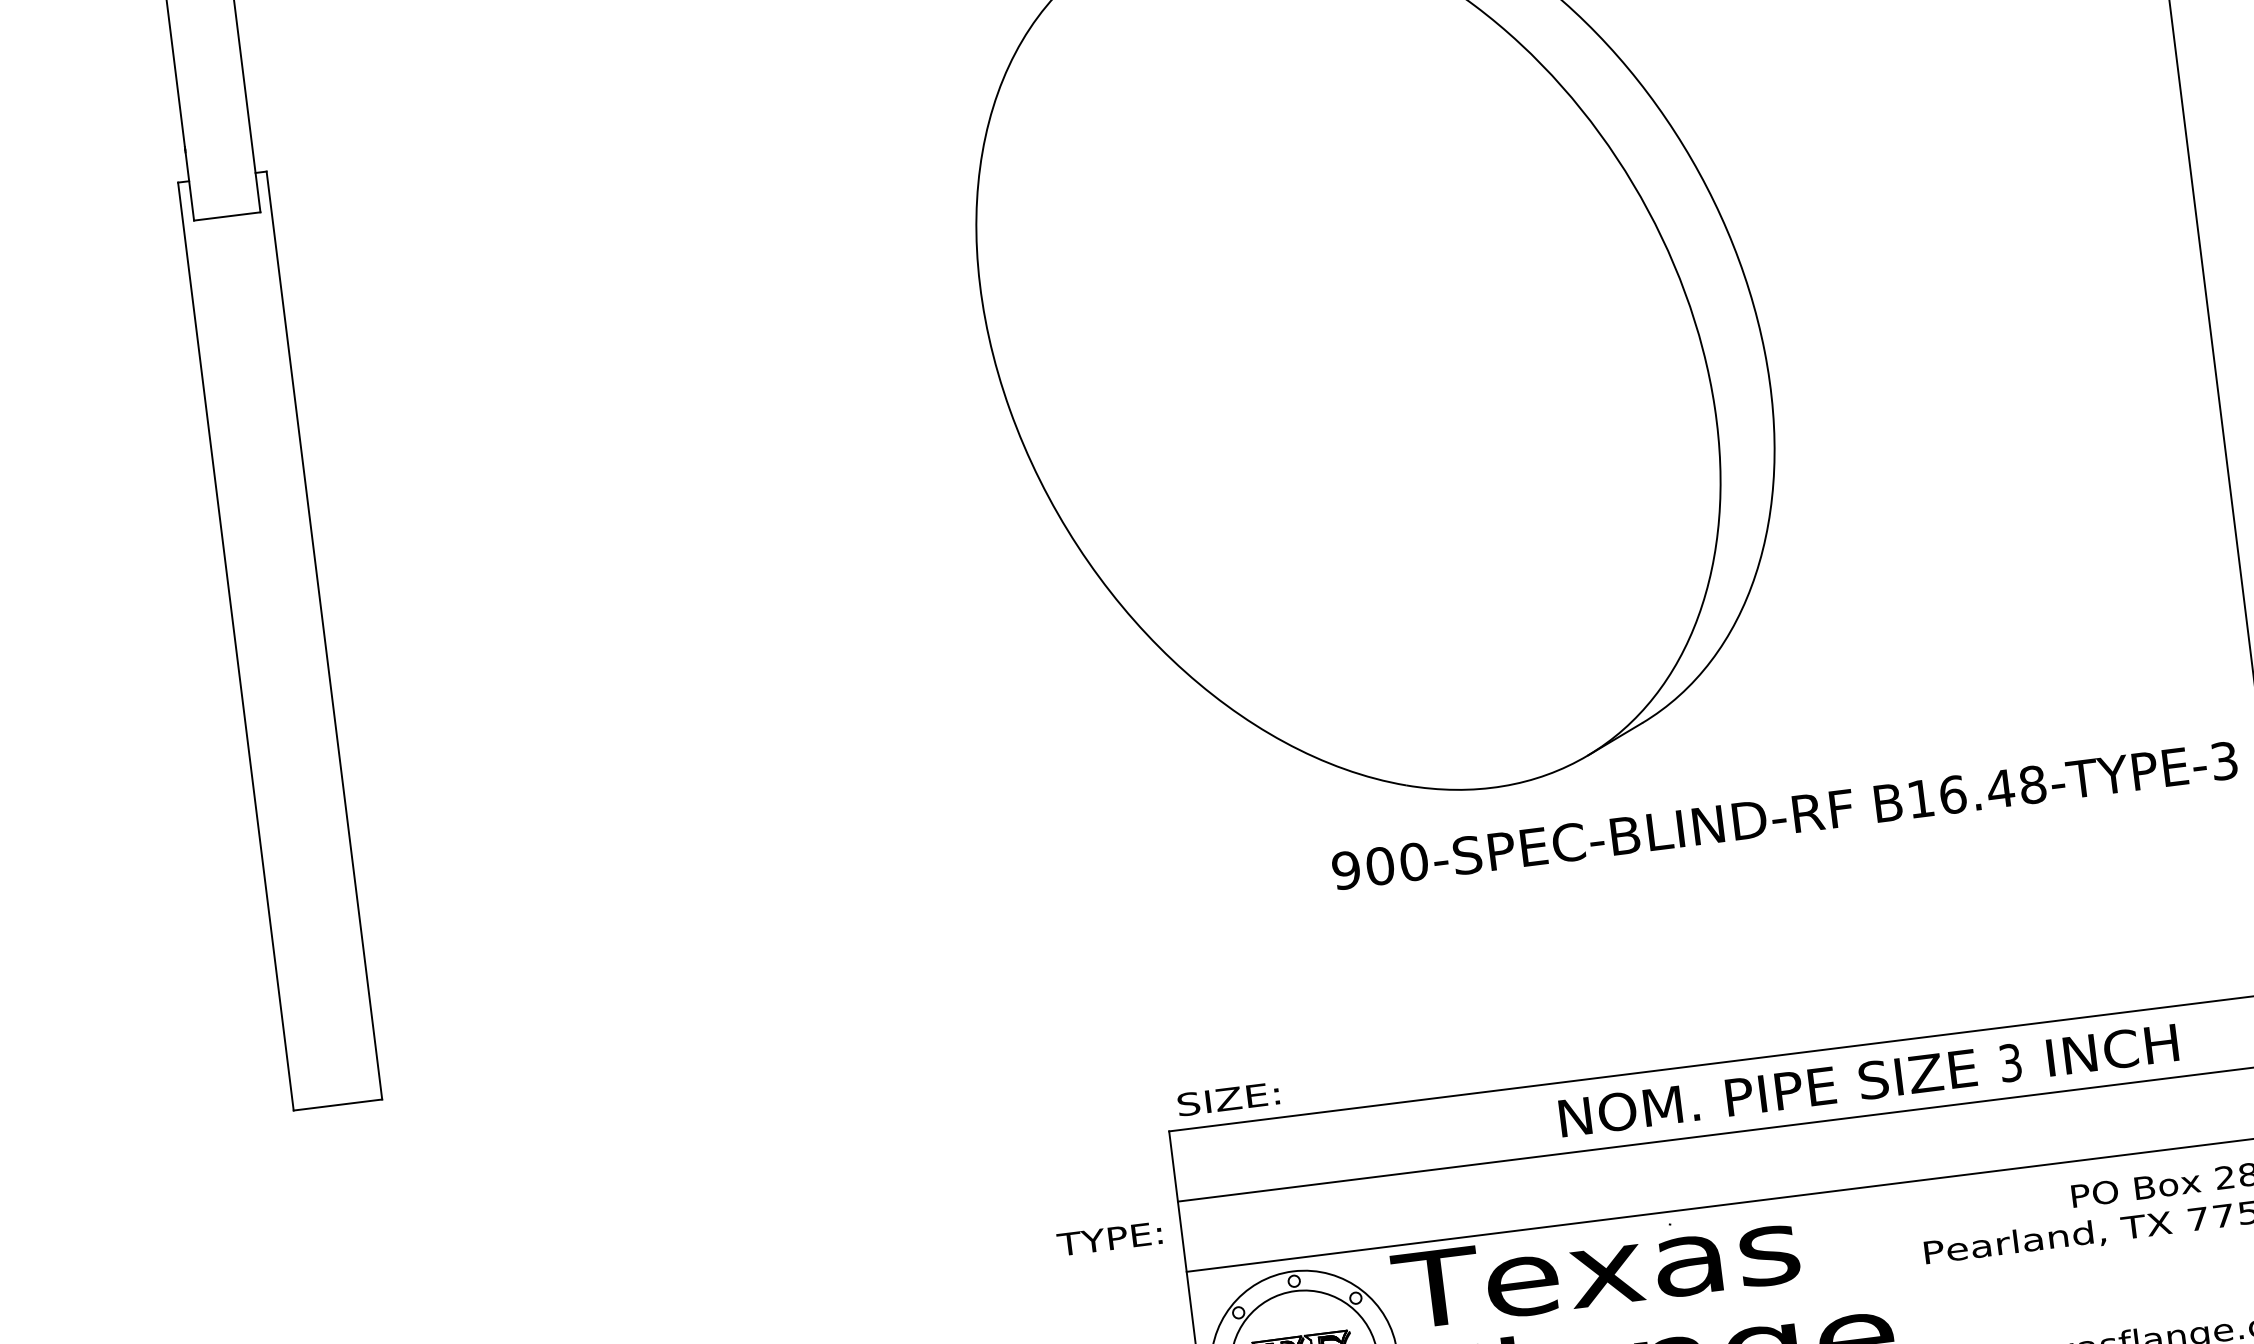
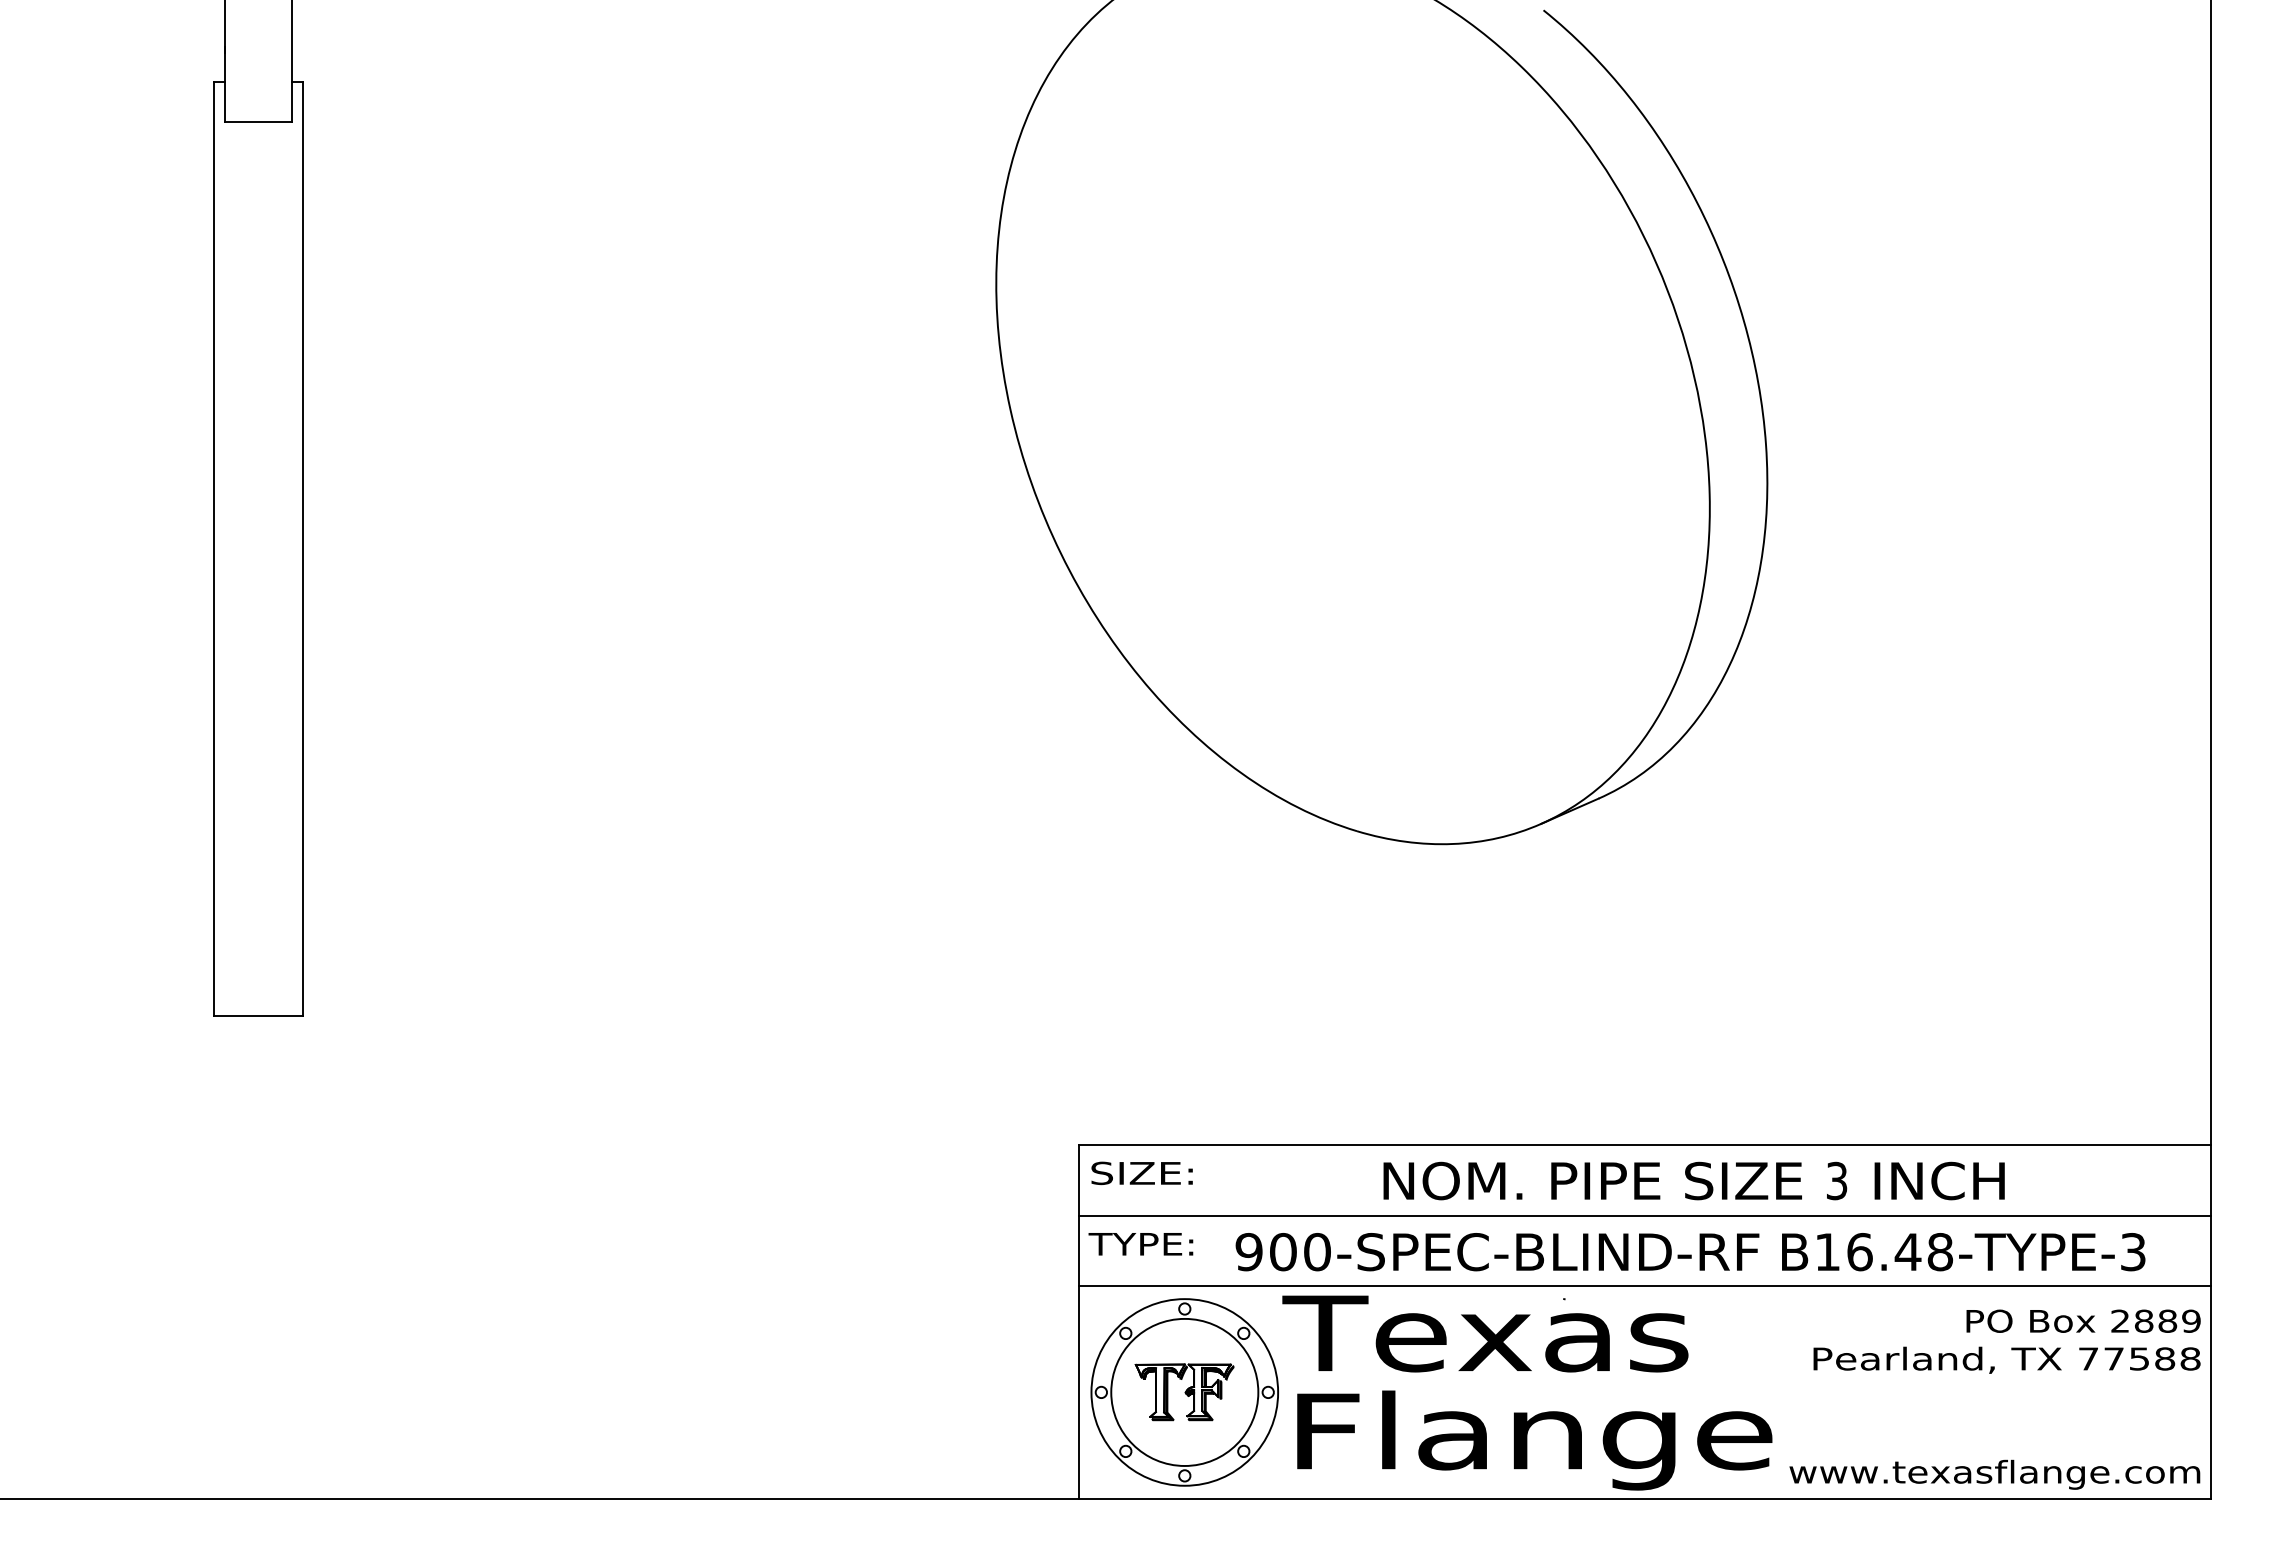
text: (1784, 816) -> (1690, 1252), moved
text: (1868, 1080) -> (1693, 1180), moved
text: (1227, 1099) -> (1141, 1173), moved
text: (1109, 1239) -> (1140, 1244), moved

